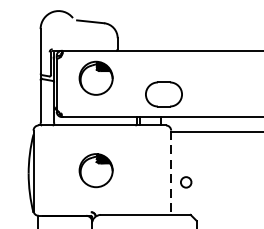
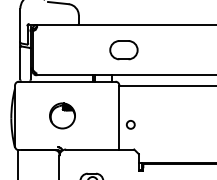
part: (96, 77) -> (62, 45), removed
part: (163, 94) -> (123, 50), moved
line: (171, 172) -> (119, 117), dashed -> solid

